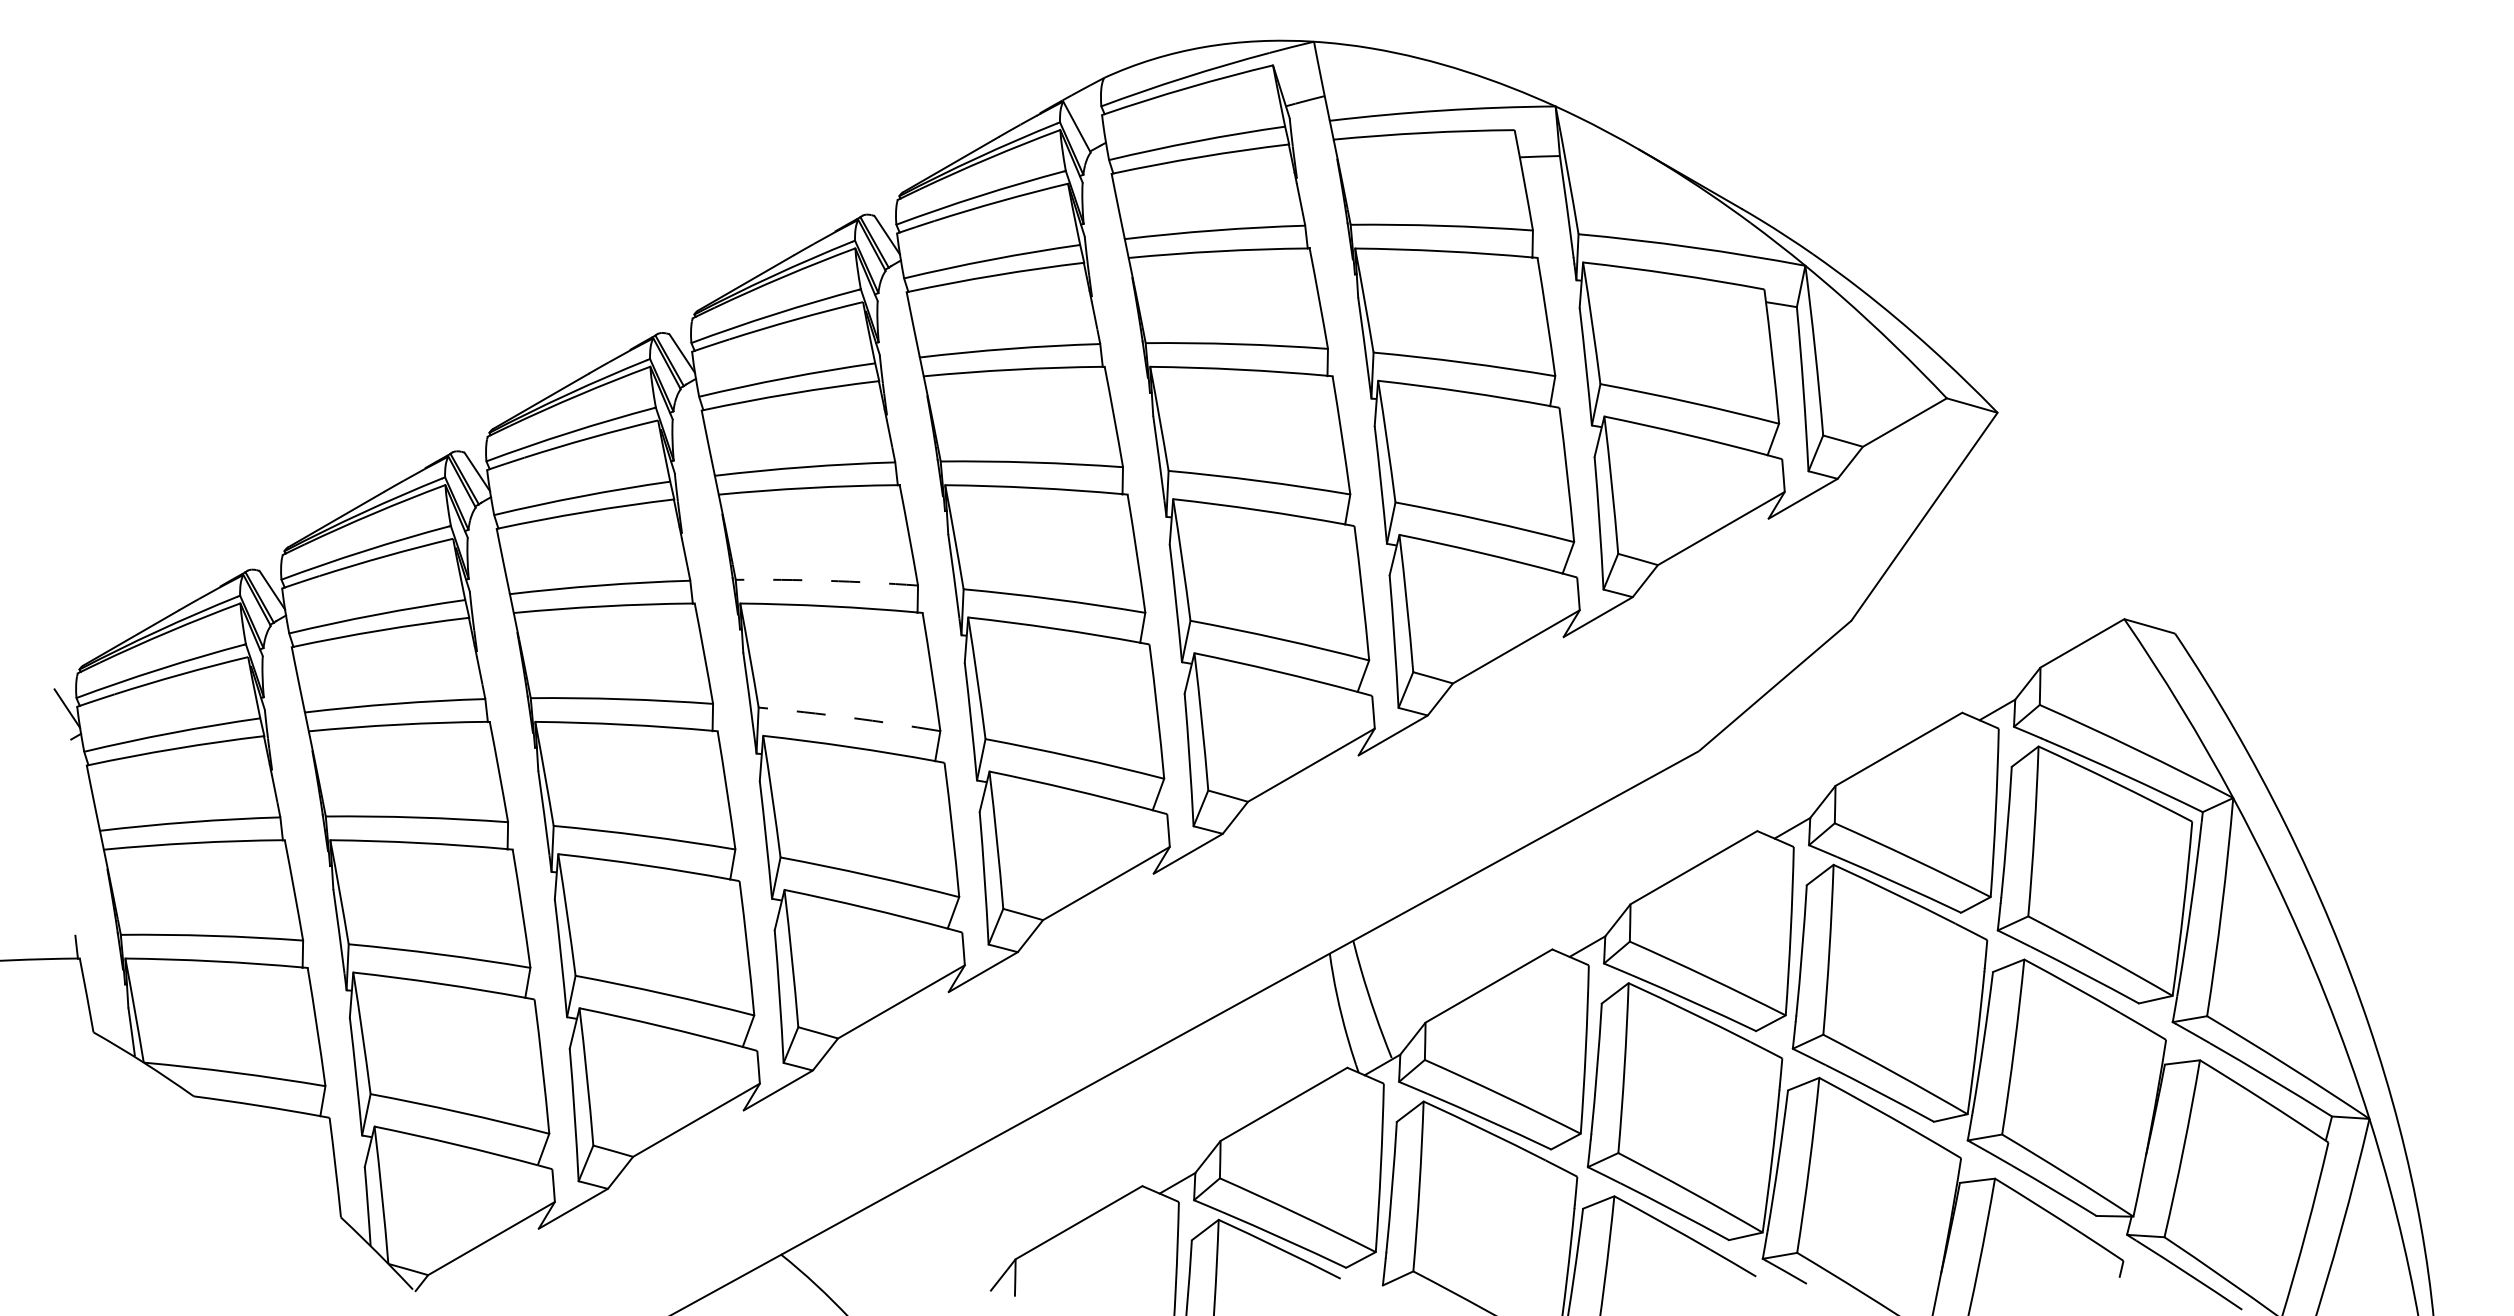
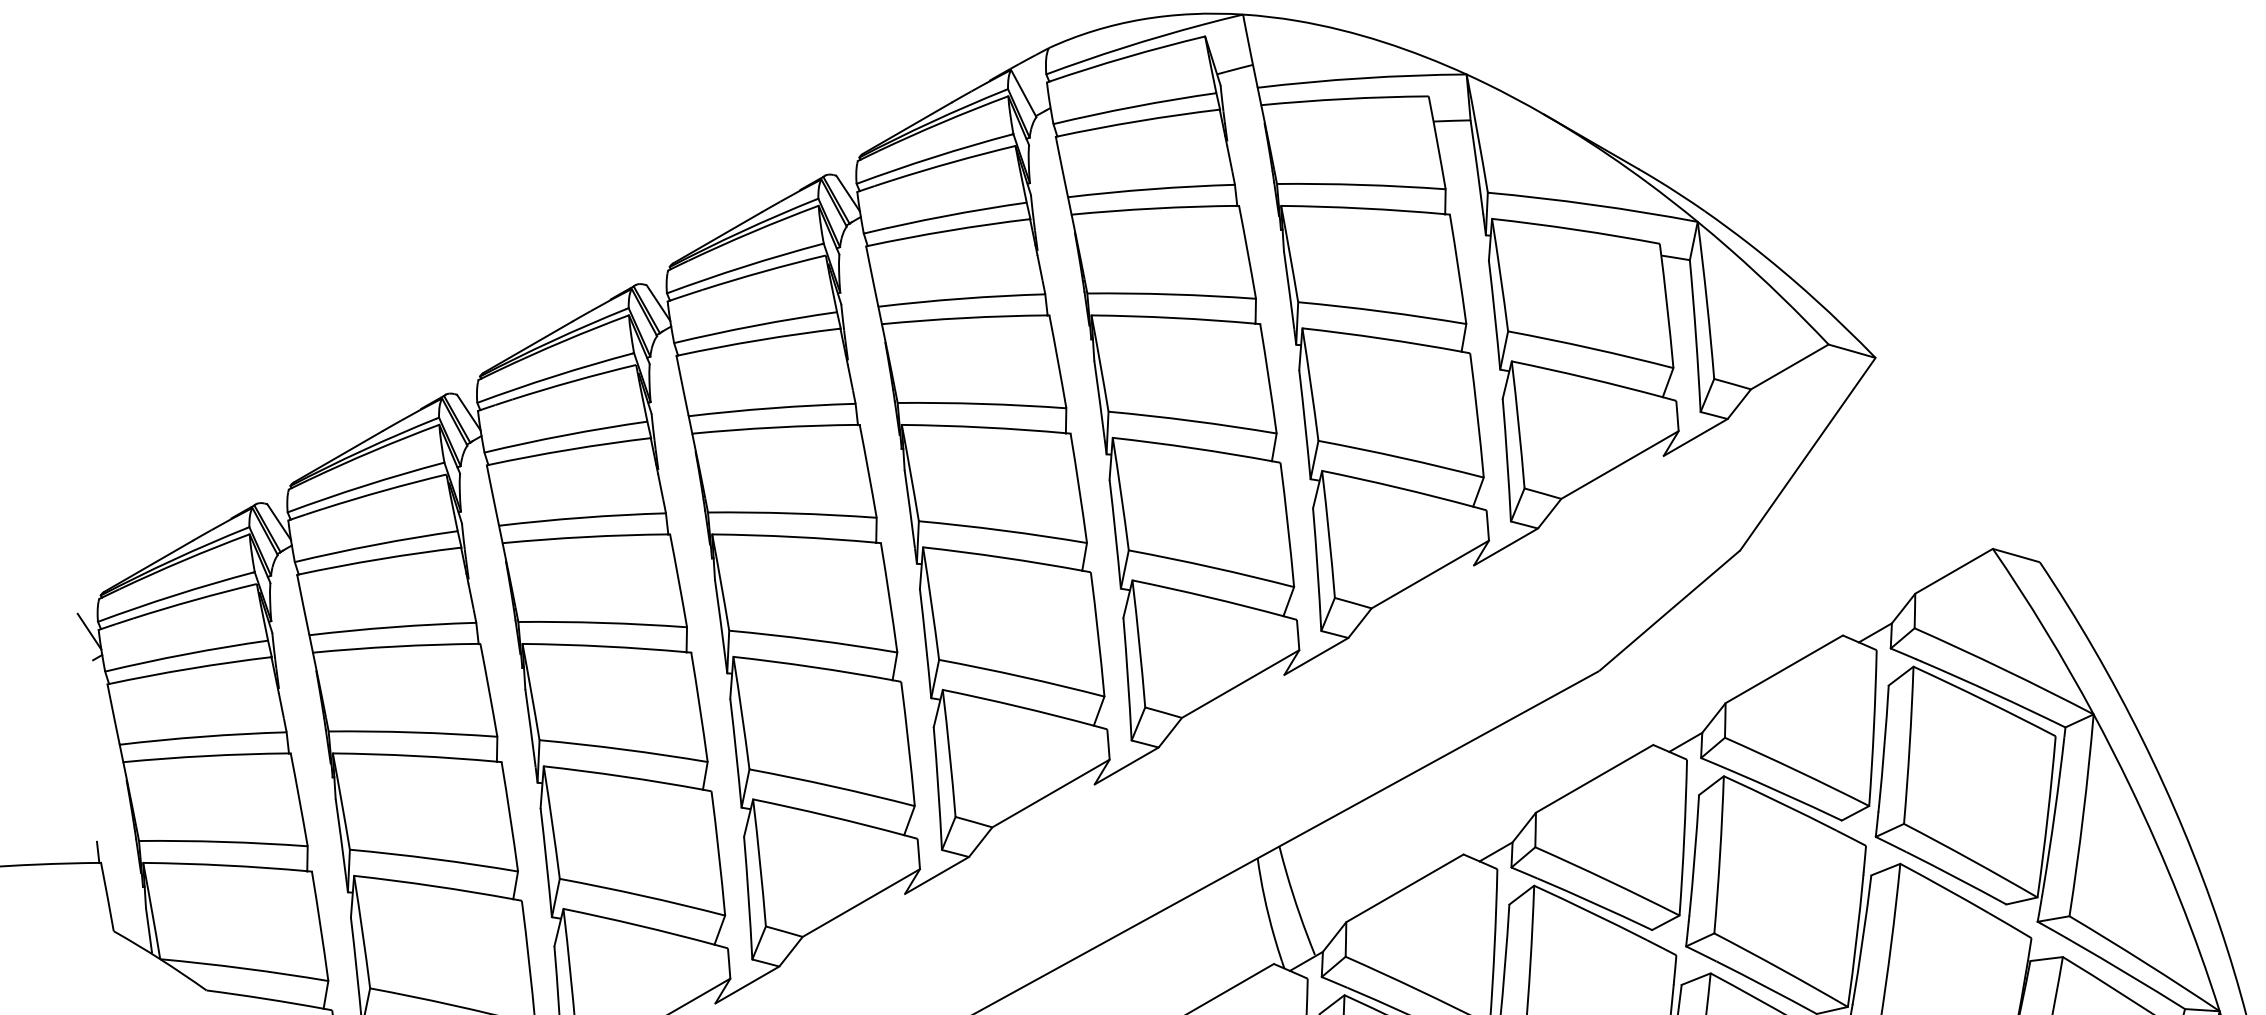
arc: (826, 580) -> (791, 513), dashed -> solid
arc: (849, 717) -> (813, 639), dashed -> solid

